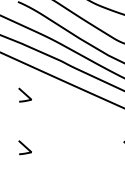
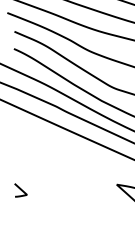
curve: (24, 95) -> (20, 139), removed

